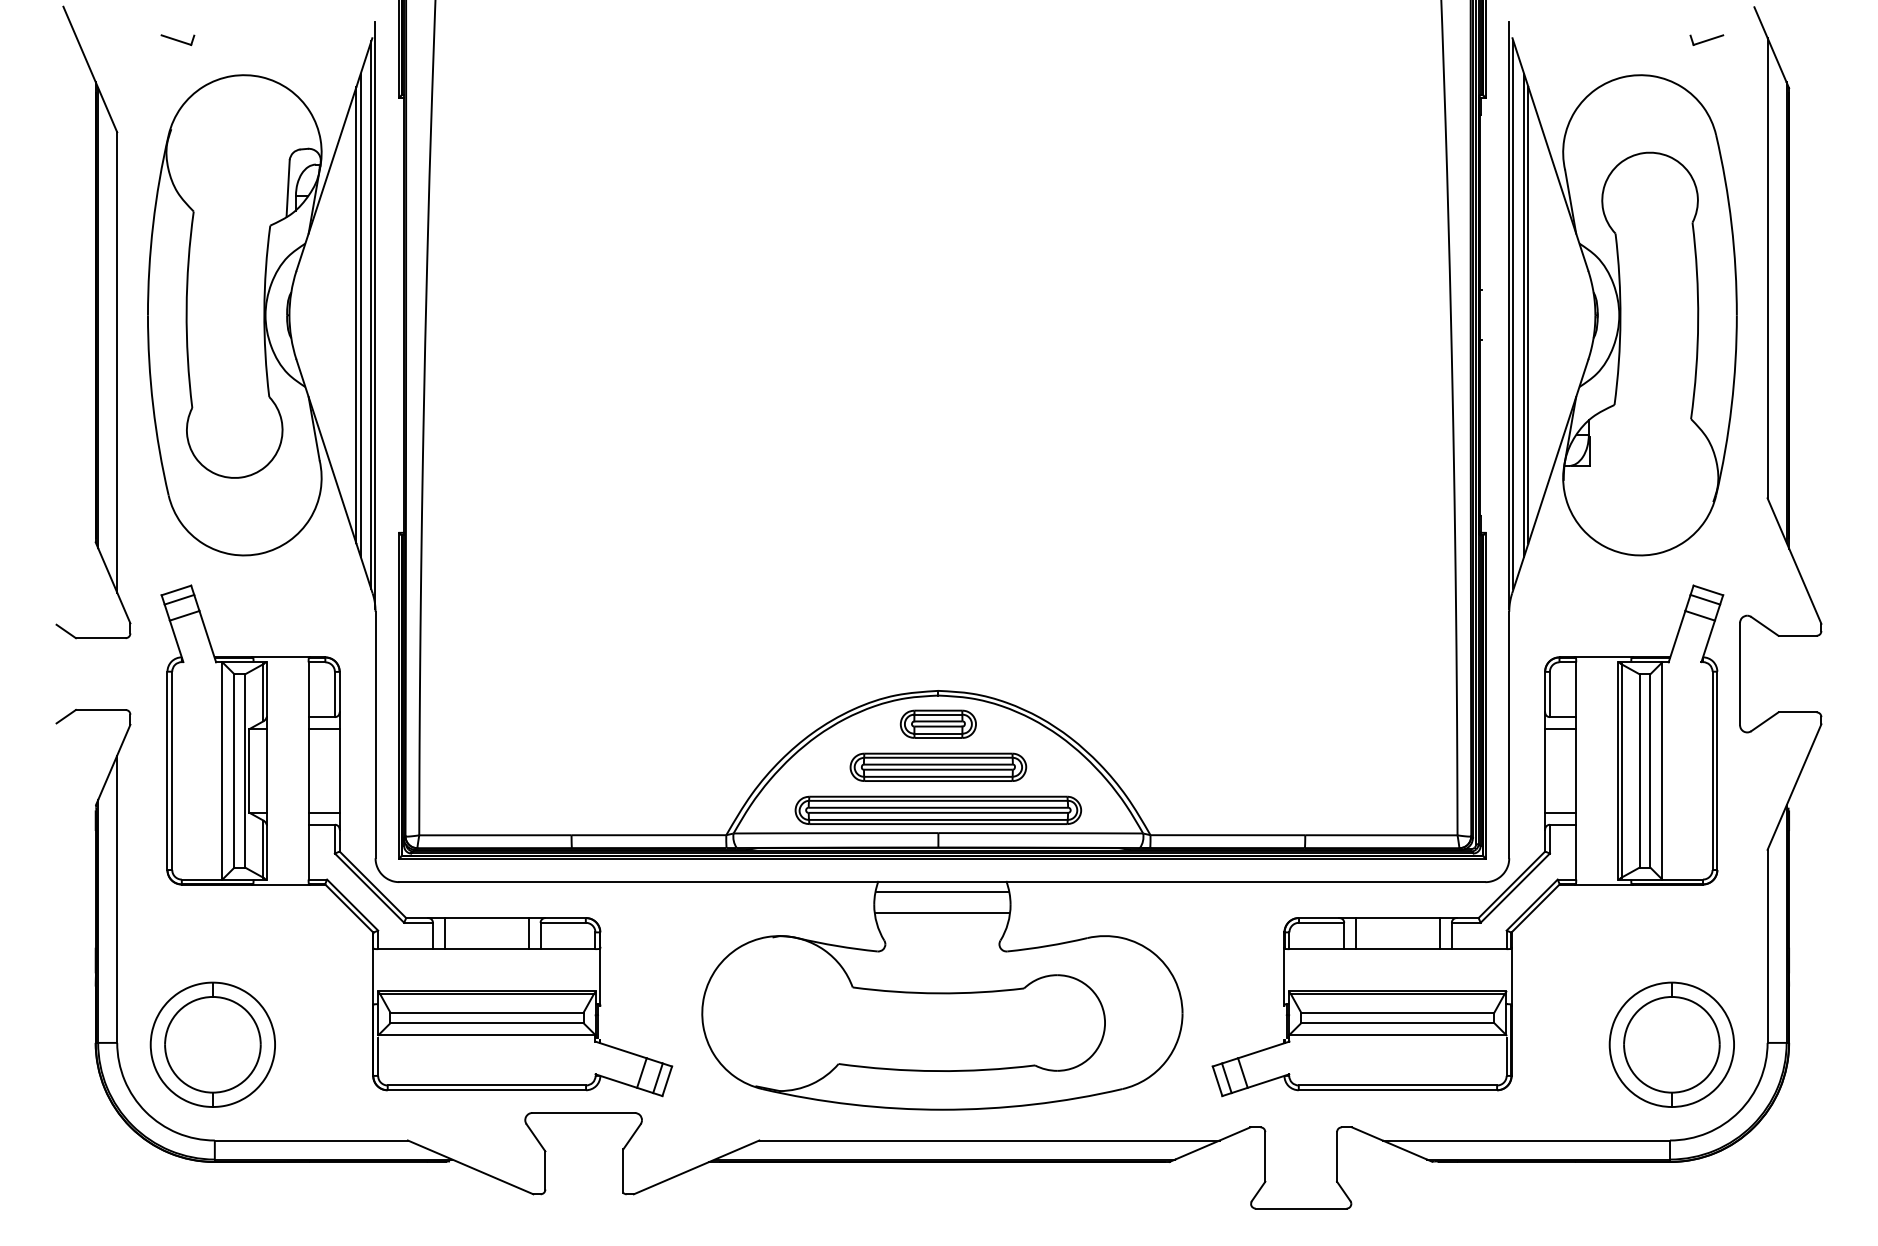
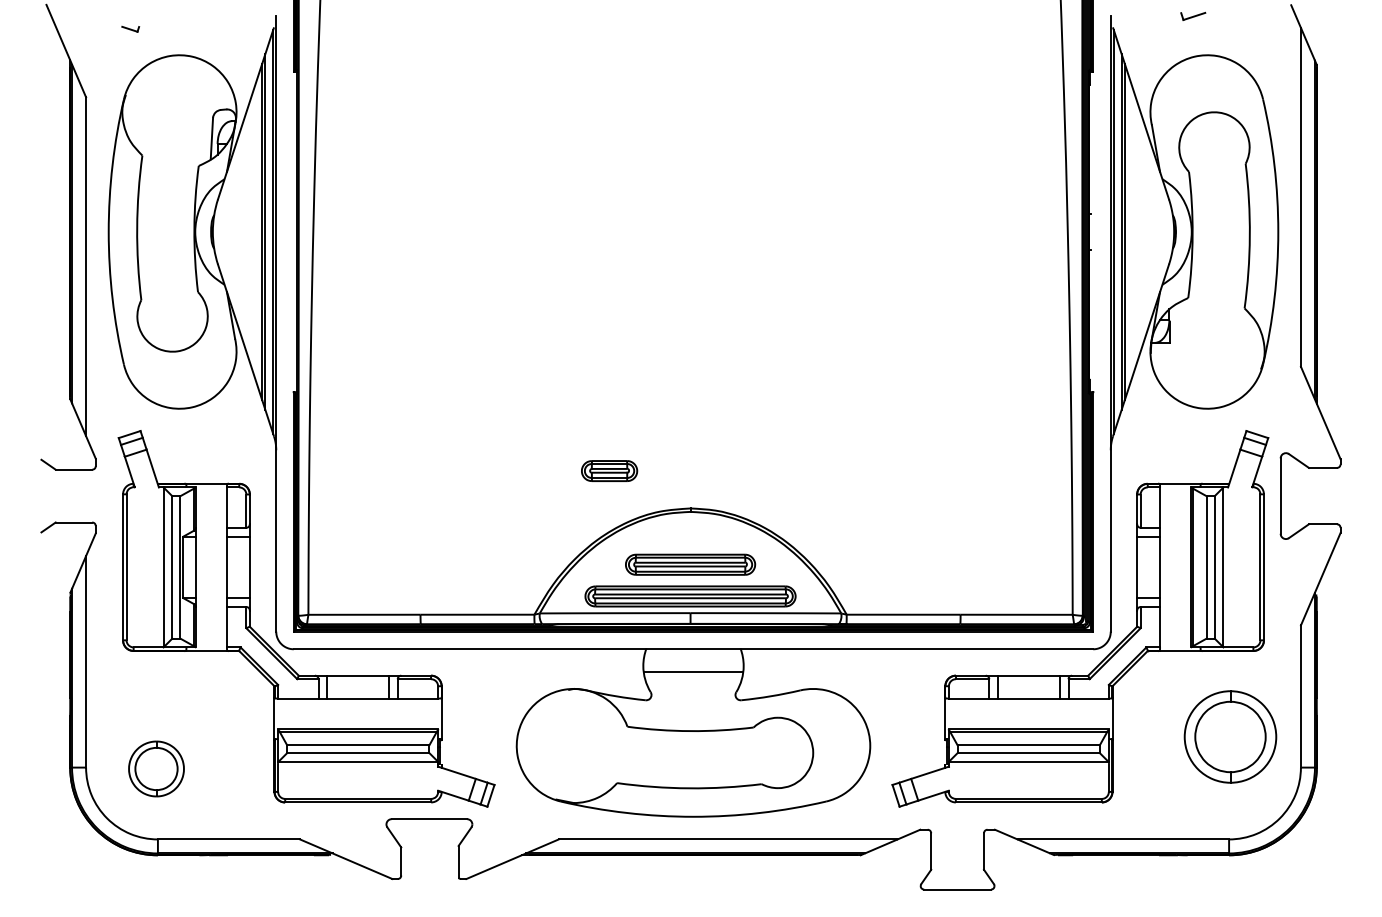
part: (177, 38) -> (130, 28), size x0.7
part: (1707, 38) -> (1193, 15), moved
part: (938, 723) -> (609, 470), moved
line: (942, 891) -> (693, 656), removed
part: (212, 1044) -> (156, 768), size x0.6
part: (1671, 1044) -> (1230, 736), moved

